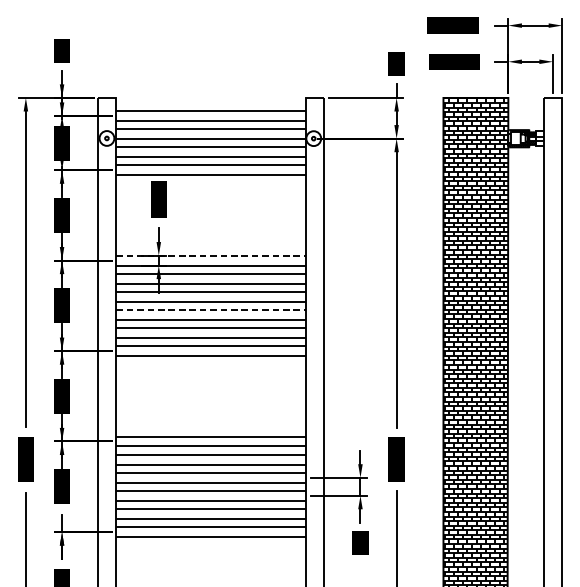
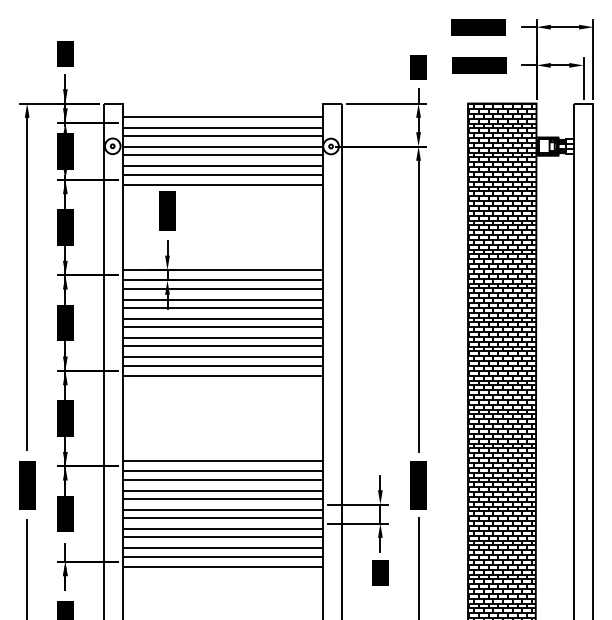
line: (211, 256) -> (223, 270), dashed -> solid
line: (211, 310) -> (223, 327), dashed -> solid

